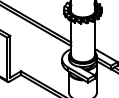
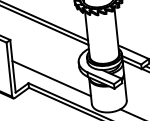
line: (39, 69) -> (51, 78), added

